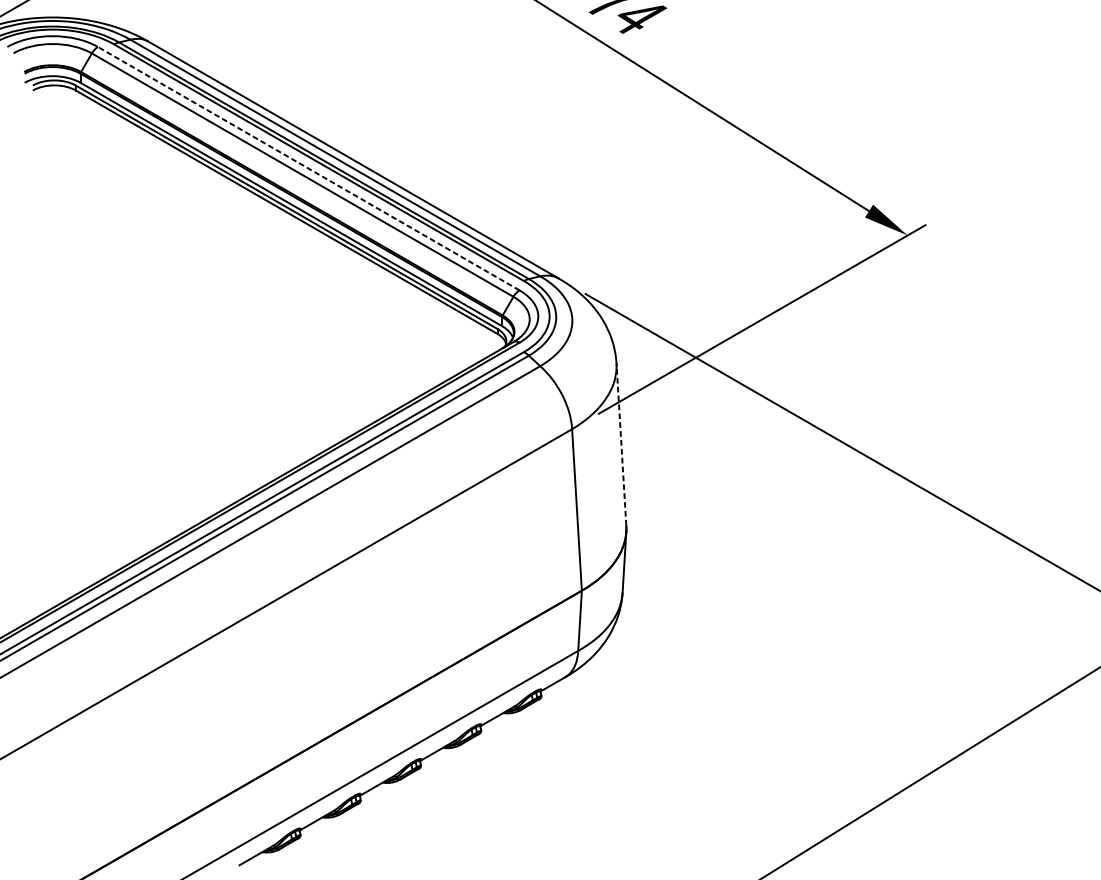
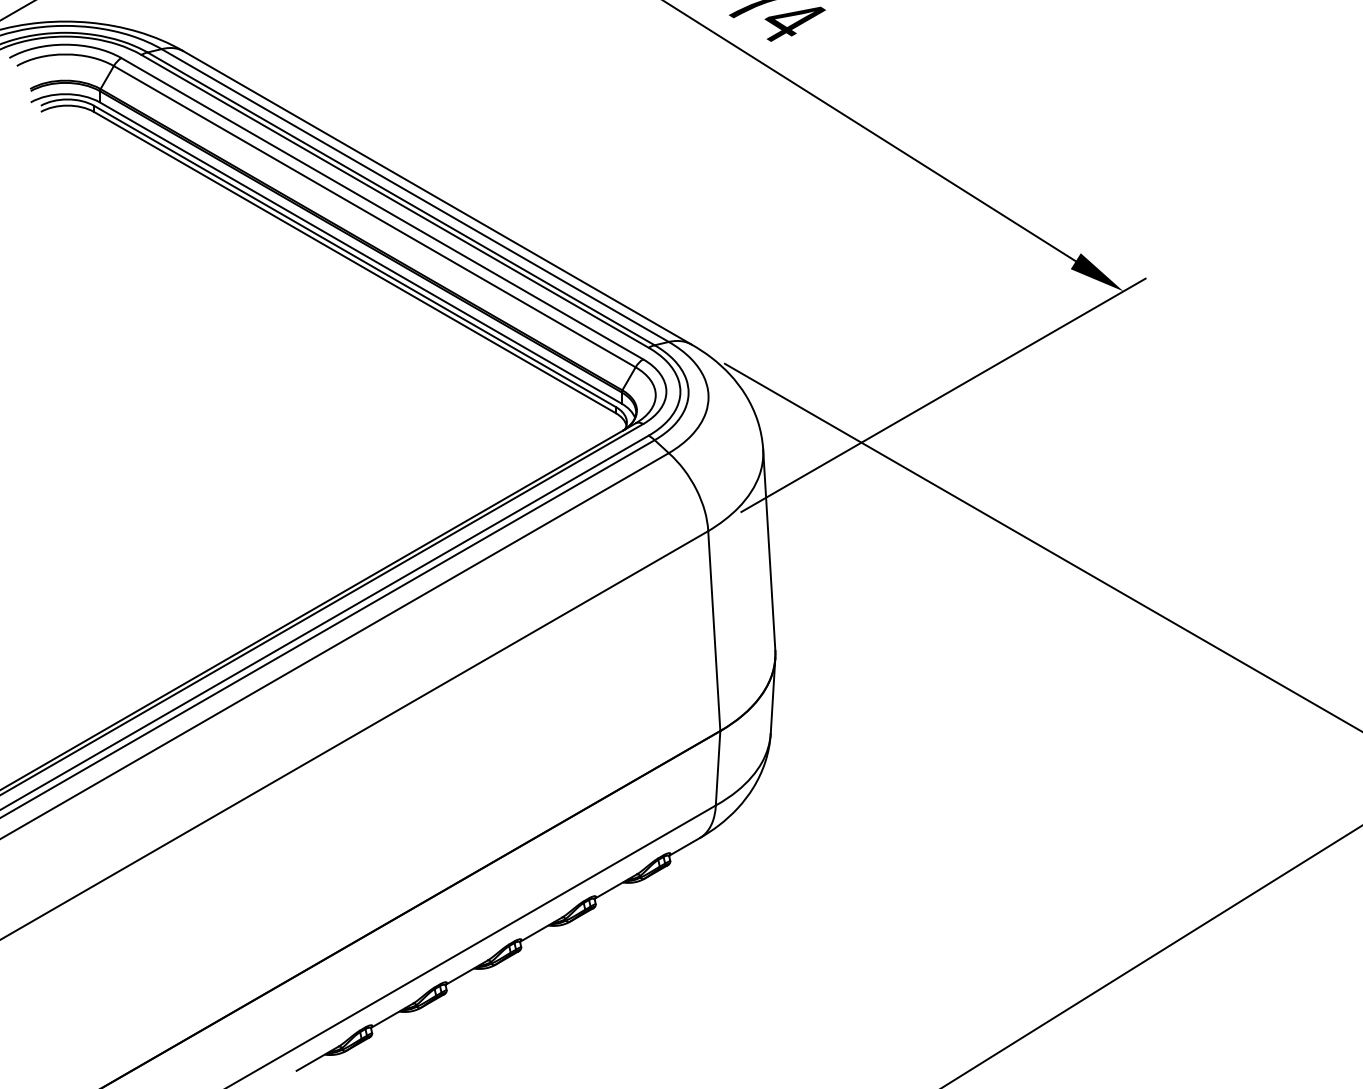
line: (308, 168) -> (381, 208), dashed -> solid
line: (621, 444) -> (769, 549), dashed -> solid

